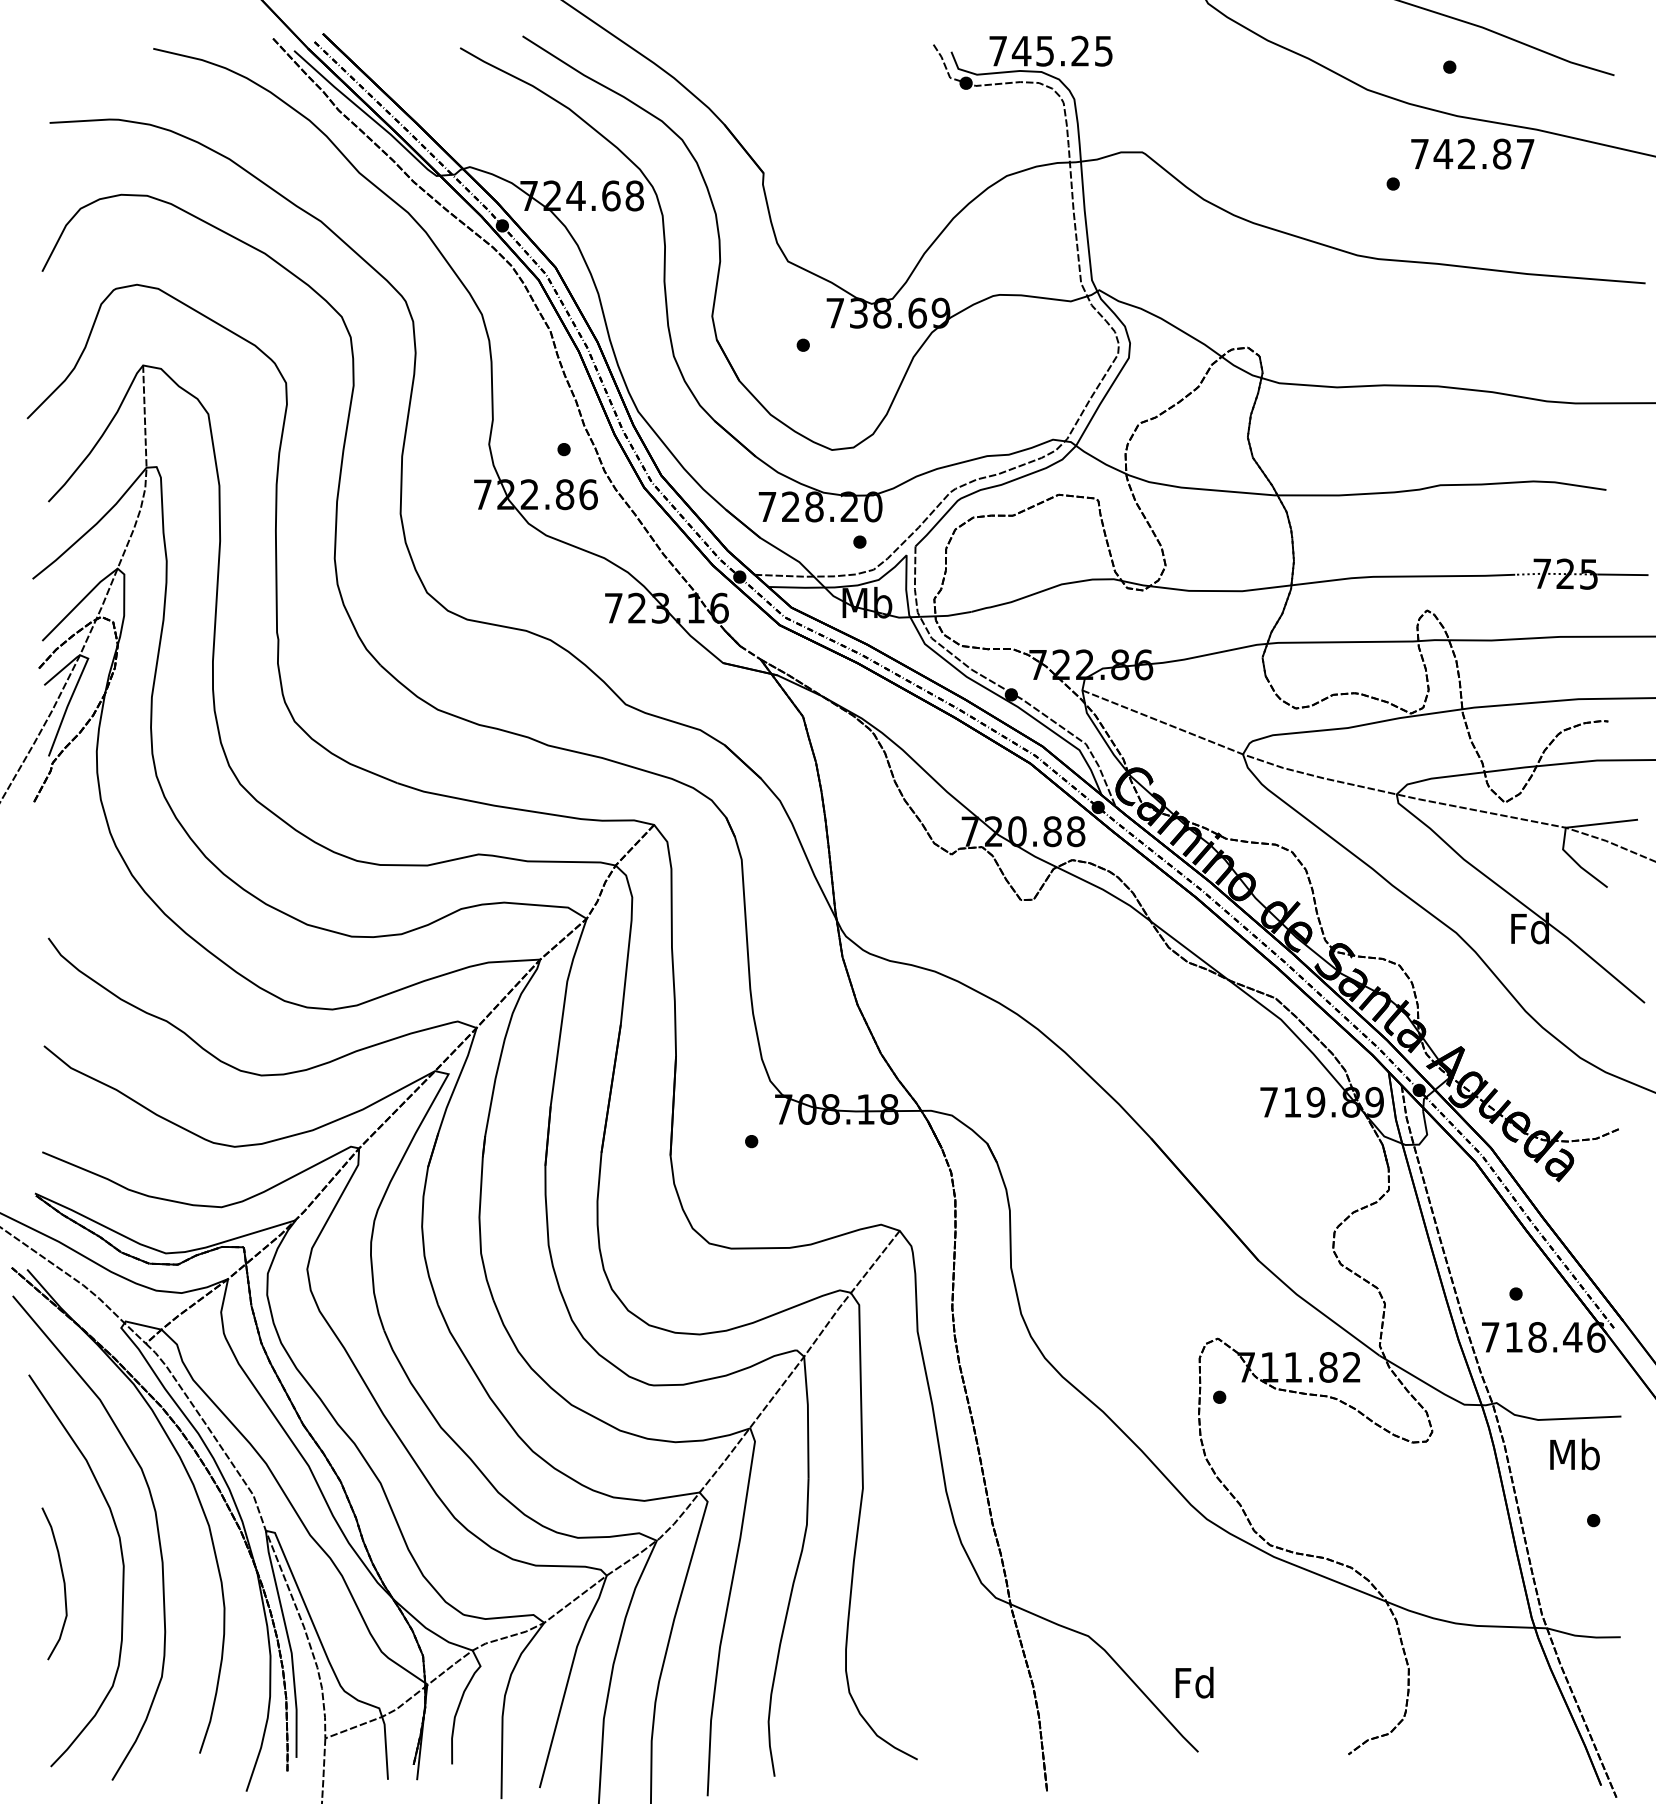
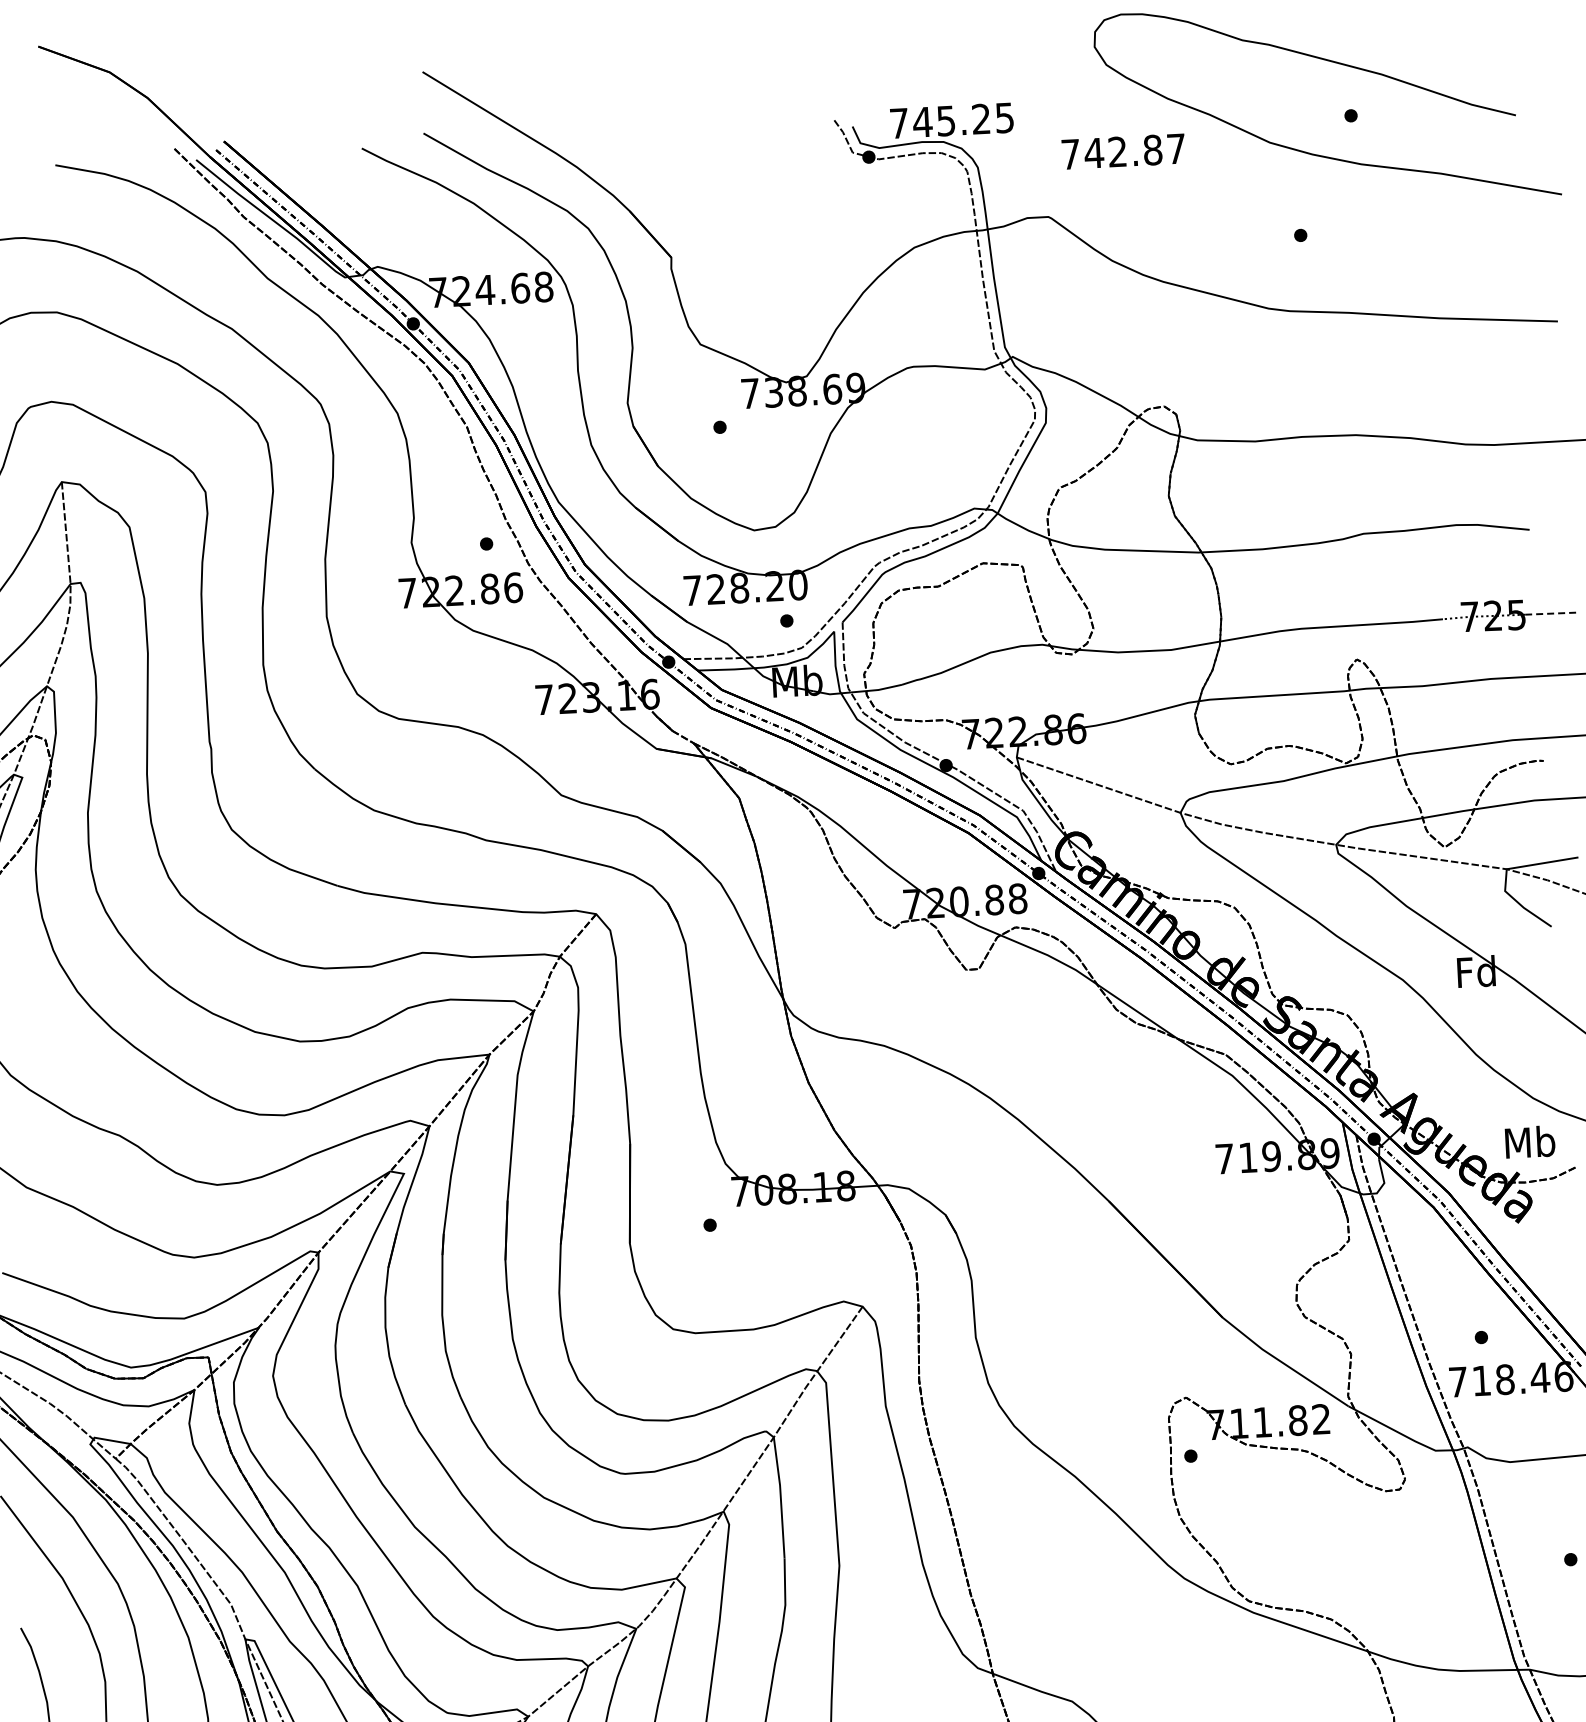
text: (1472, 153) -> (1123, 151), moved
line: (1622, 574) -> (1550, 613), solid -> dashed
text: (1574, 1454) -> (1529, 1142), moved

